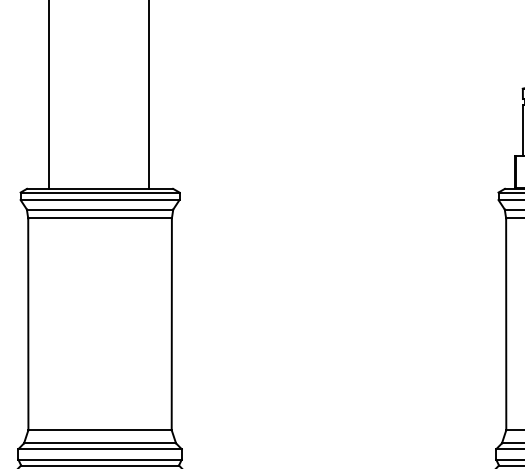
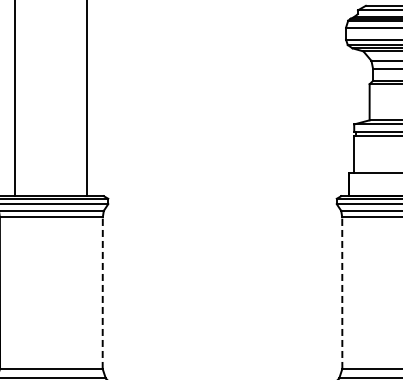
line: (171, 324) -> (102, 293), solid -> dashed
line: (506, 324) -> (342, 293), solid -> dashed

